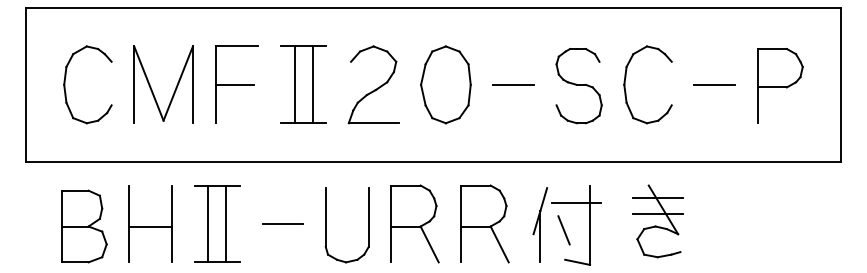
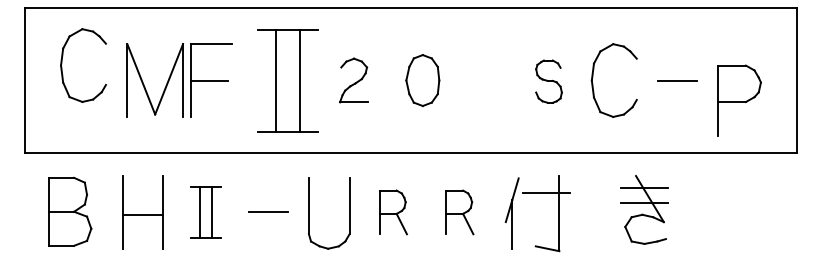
part: (65, 83) -> (62, 64), moved
part: (236, 84) -> (211, 80), moved
part: (303, 84) -> (287, 80), size x1.4
part: (372, 84) -> (353, 80), size x0.6
part: (445, 84) -> (422, 80), size x0.7
line: (513, 84) -> (486, 80), removed
part: (578, 85) -> (548, 81), size x0.6
part: (780, 85) -> (739, 100), moved
part: (657, 220) -> (644, 209), moved
part: (217, 224) -> (206, 212), size x0.7
part: (415, 224) -> (393, 212), size x0.6
part: (484, 224) -> (459, 212), size x0.6
part: (84, 226) -> (70, 211), moved
line: (563, 230) -> (534, 218), removed

